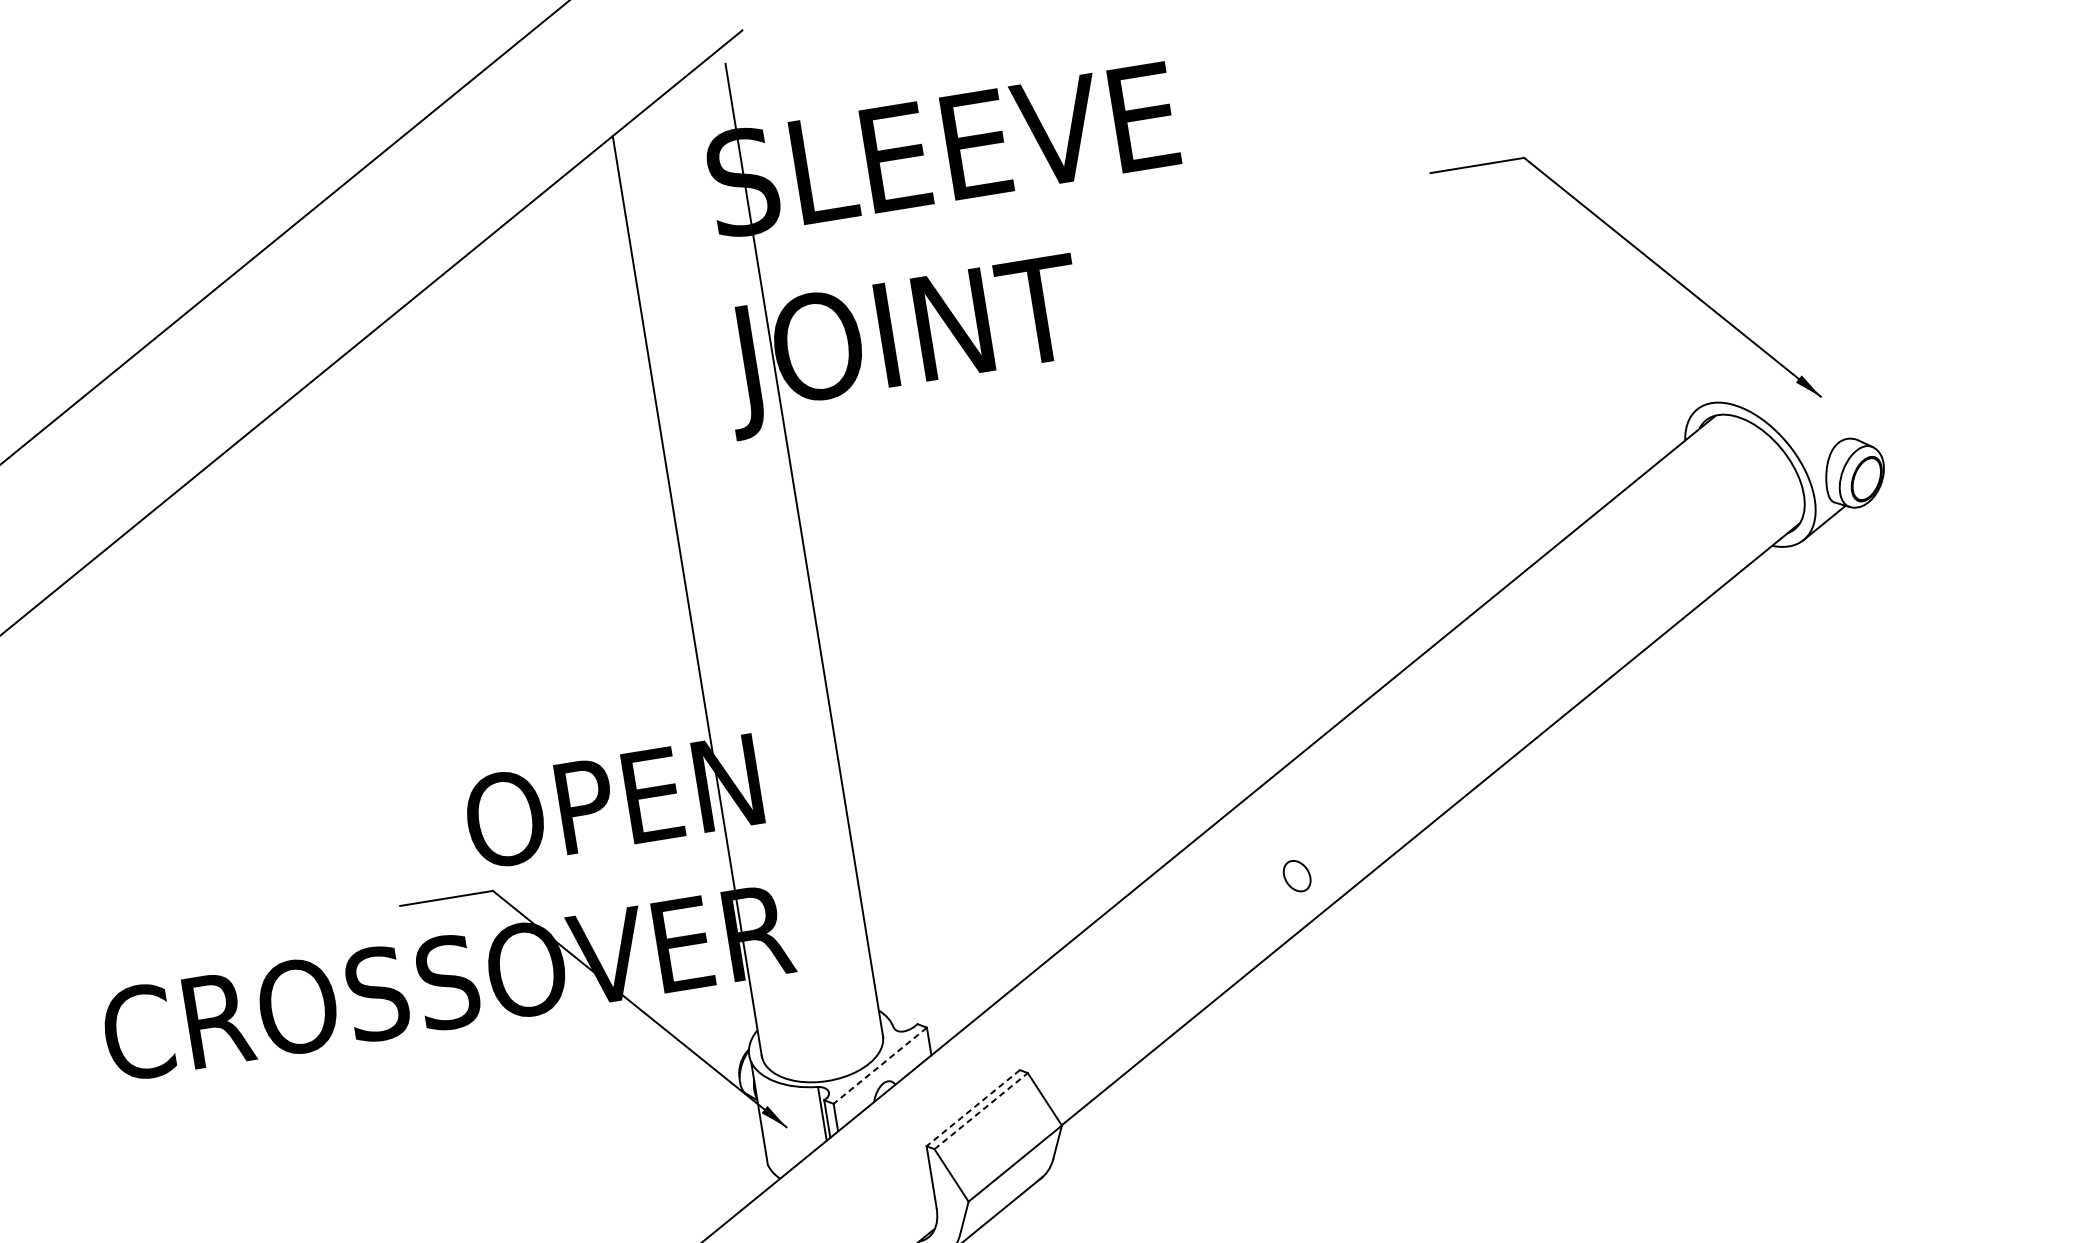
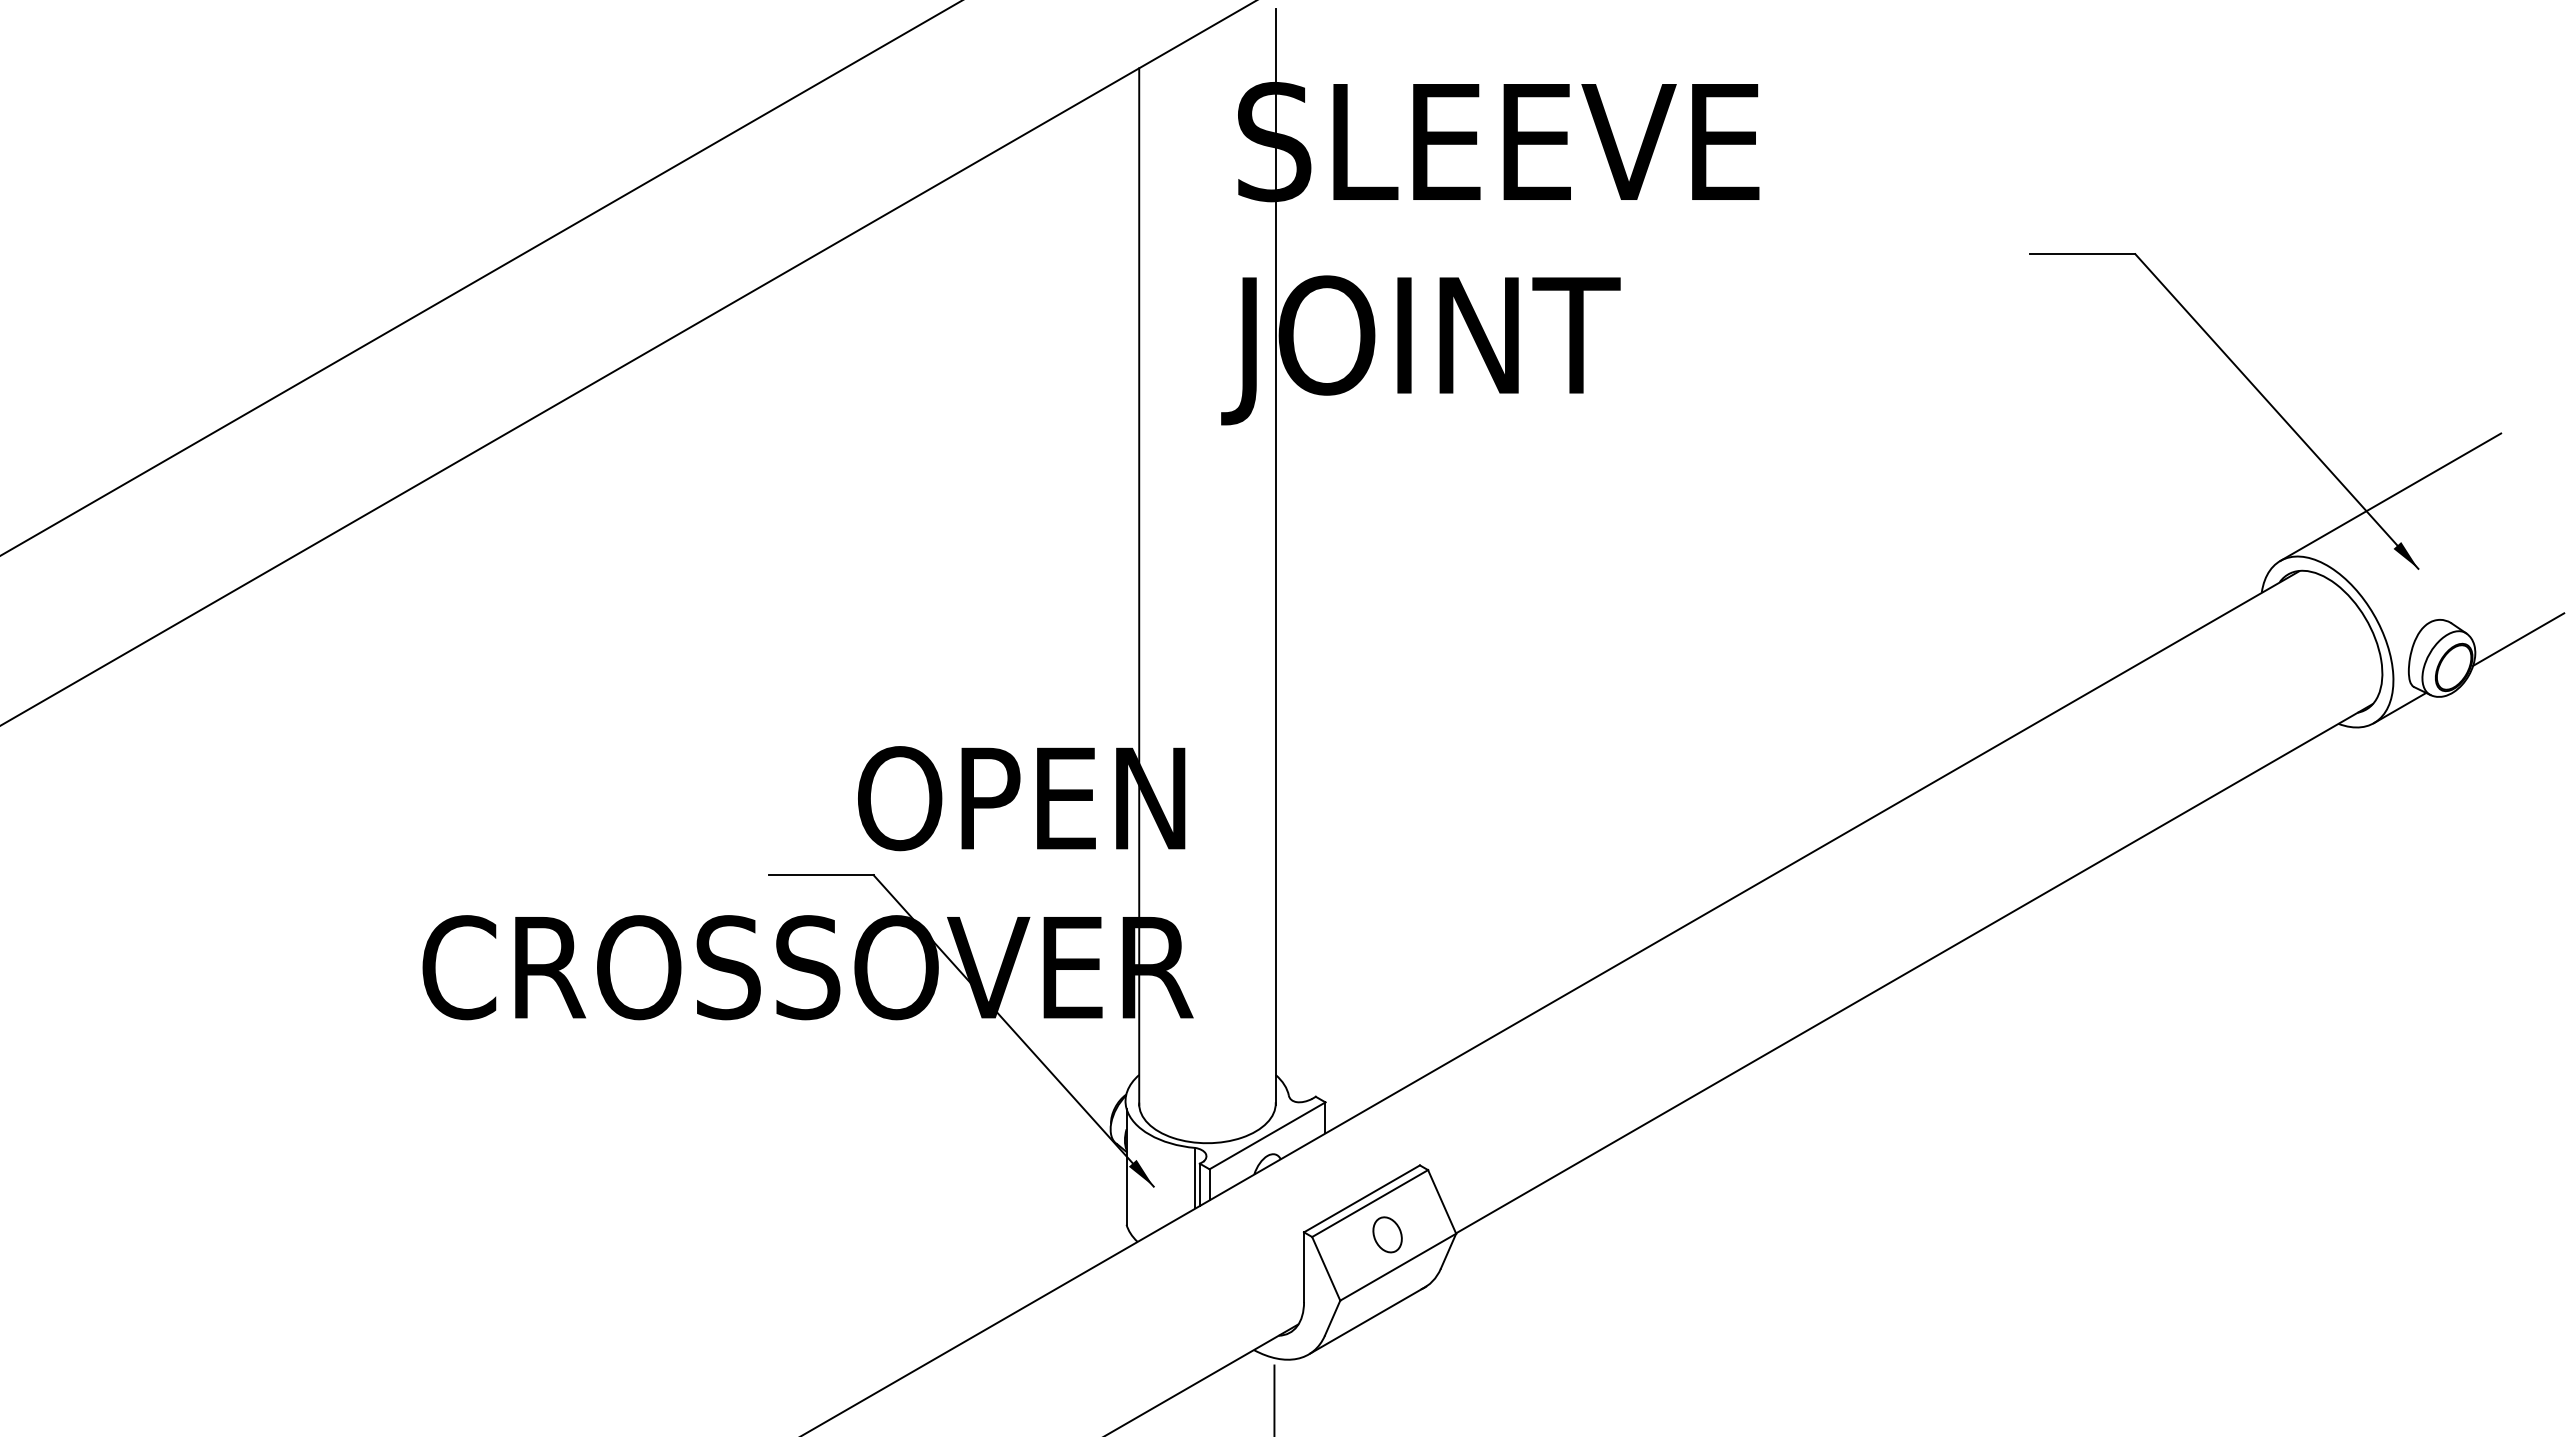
line: (1785, 336) -> (2390, 496), added
line: (1919, 445) -> (2518, 639), added
part: (1297, 875) -> (1387, 1234), moved
line: (880, 1065) -> (1267, 1135), dashed -> solid
line: (973, 1107) -> (1362, 1198), dashed -> solid
line: (981, 1111) -> (1370, 1203), dashed -> solid

